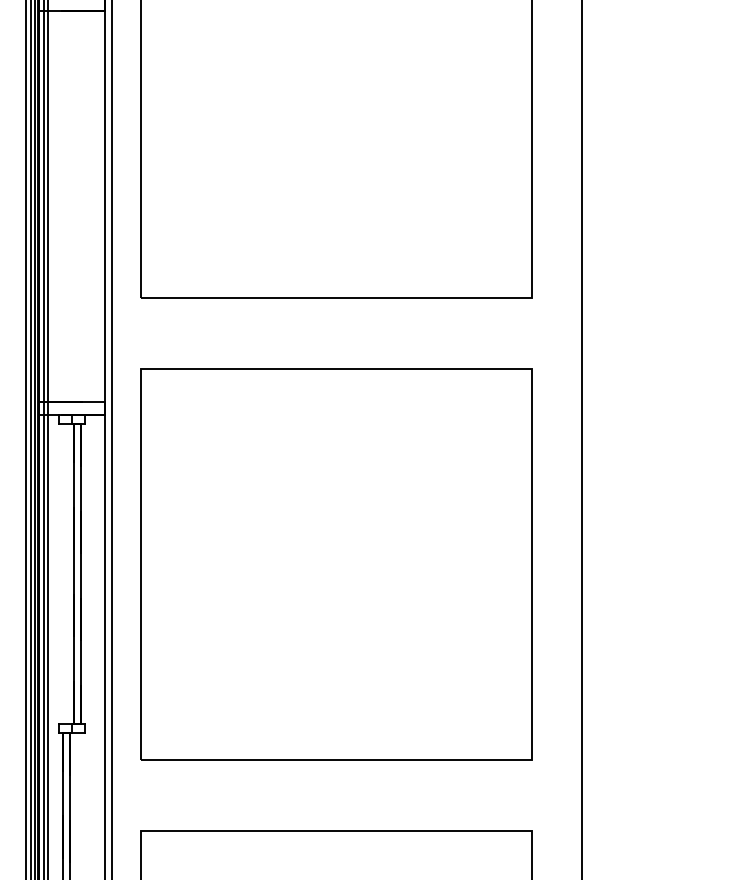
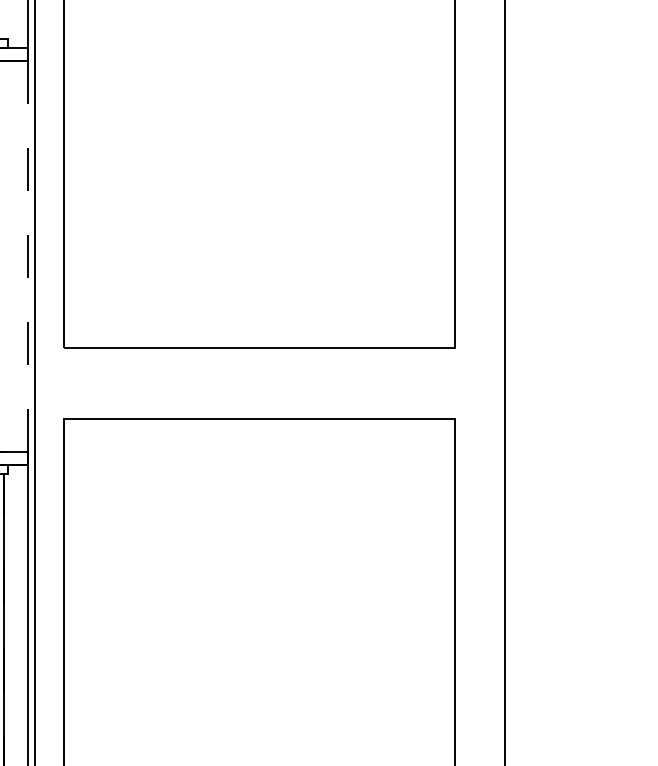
line: (104, 206) -> (27, 256), solid -> dashed

